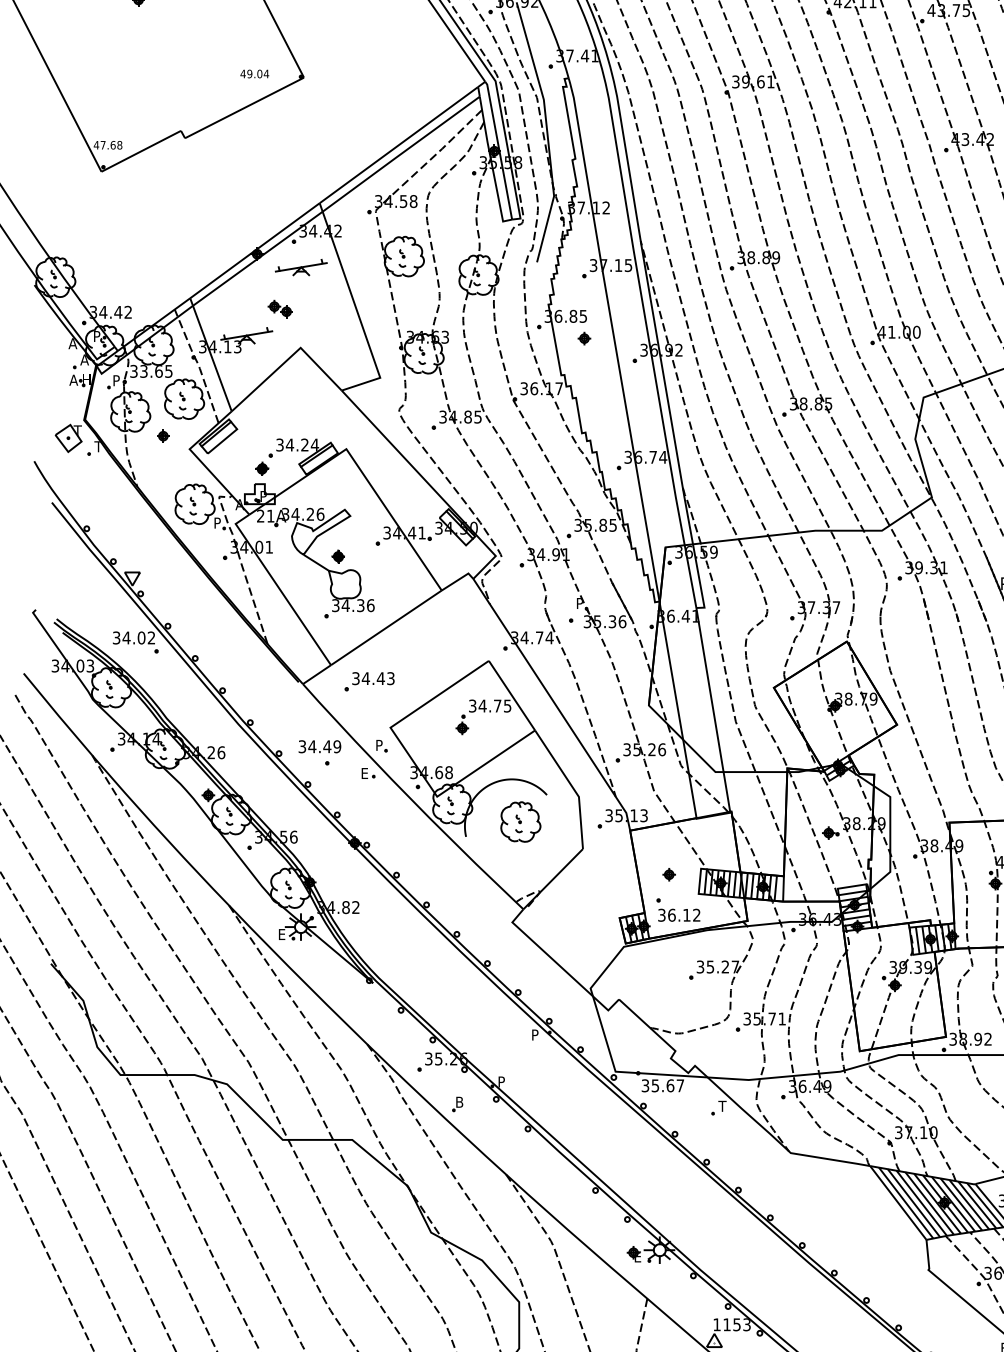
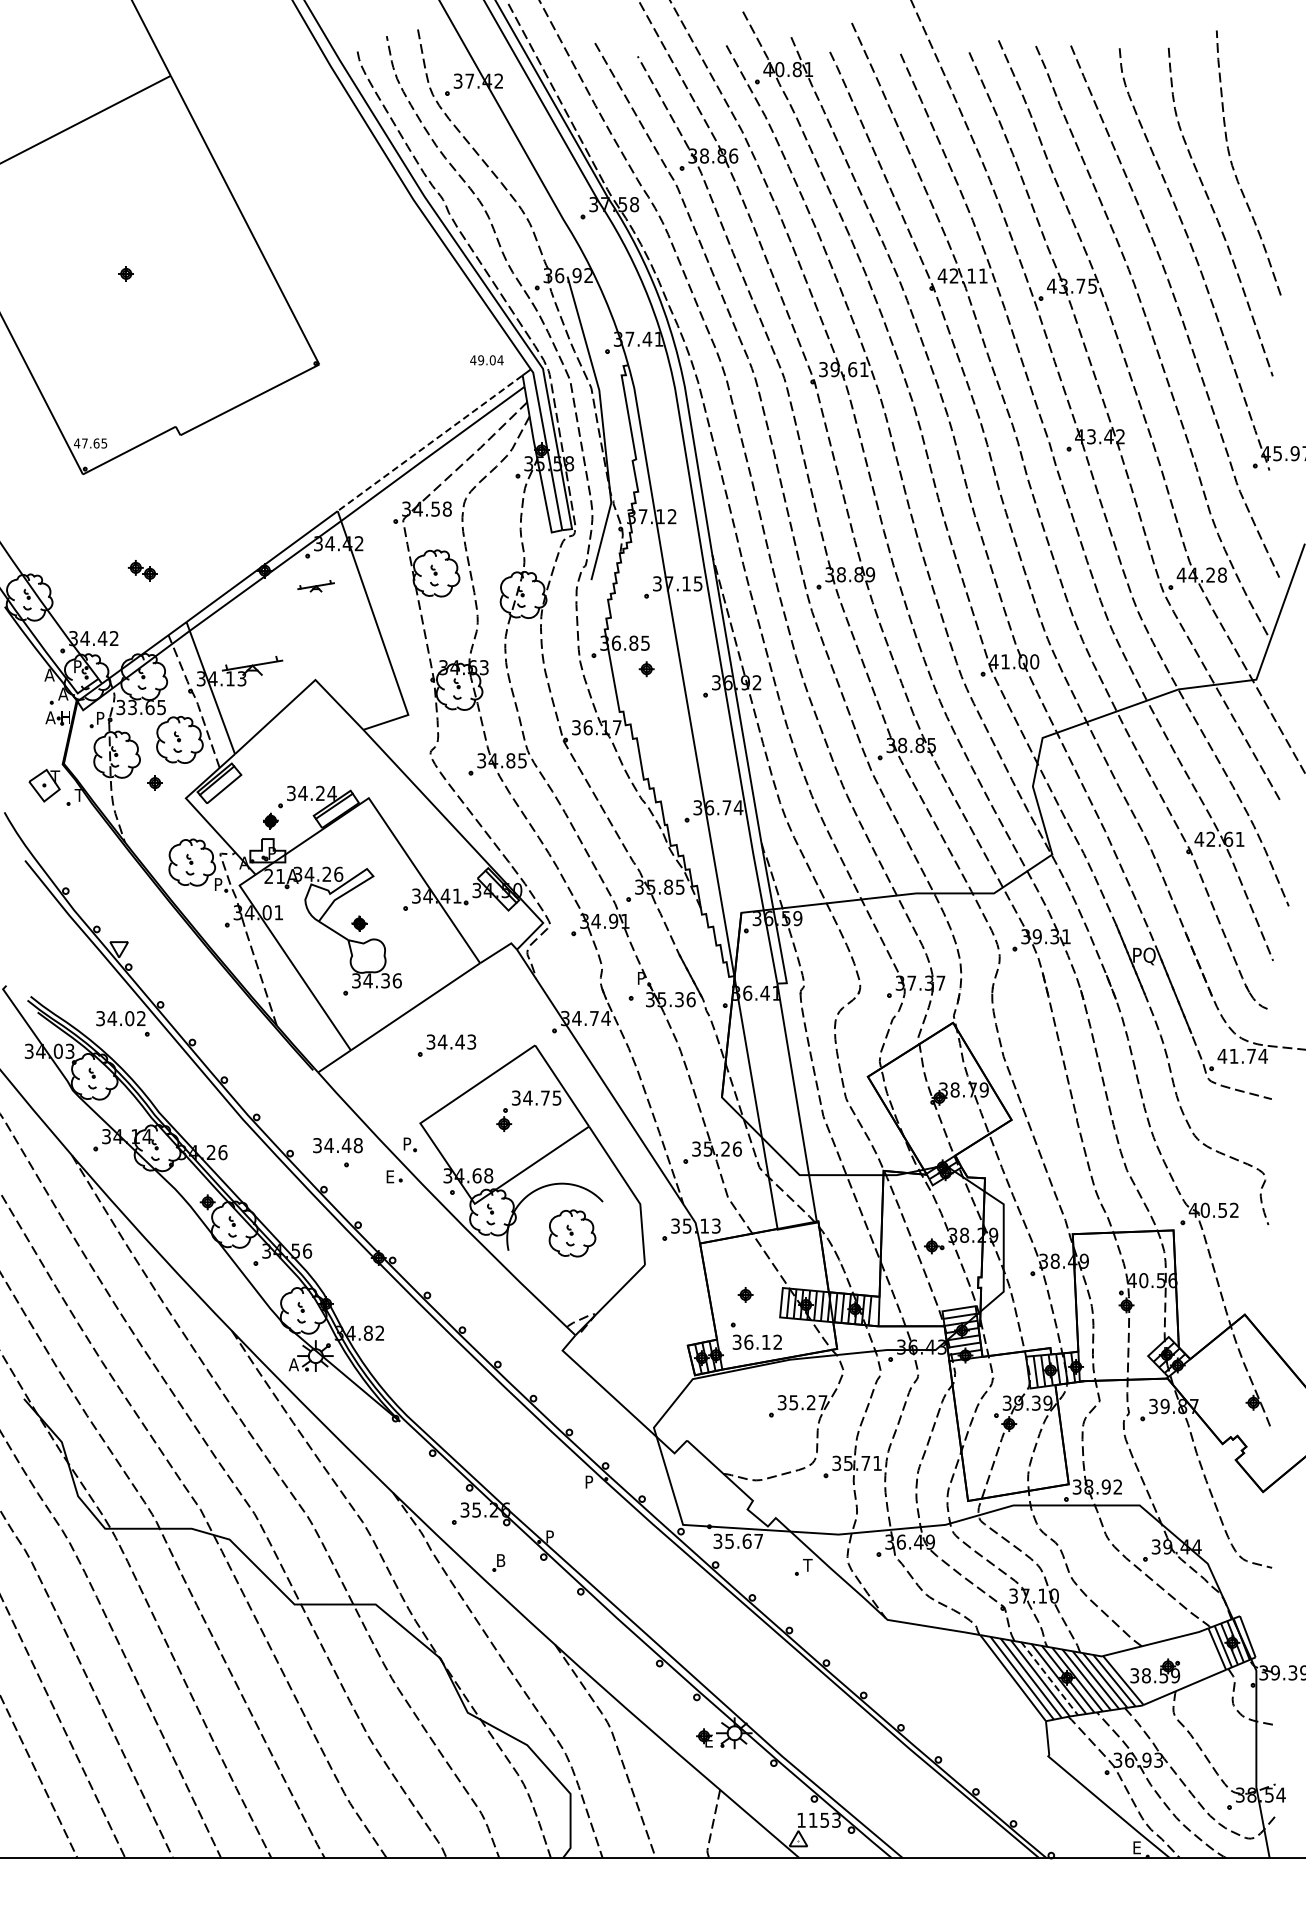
text: (254, 74) -> (486, 360), moved
text: (119, 145) -> (104, 443), 47.68 -> 47.65
line: (398, 145) -> (429, 443), solid -> dashed
part: (300, 267) -> (315, 586), size x0.6
part: (280, 308) -> (142, 570), moved
part: (369, 681) -> (446, 1045), moved
text: (336, 746) -> (357, 1145), 34.49 -> 34.48
text: (281, 934) -> (293, 1364), E -> A
line: (929, 1204) -> (1049, 1679), solid -> dashed

